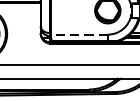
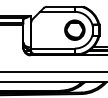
line: (79, 34) -> (53, 48), dashed -> solid

